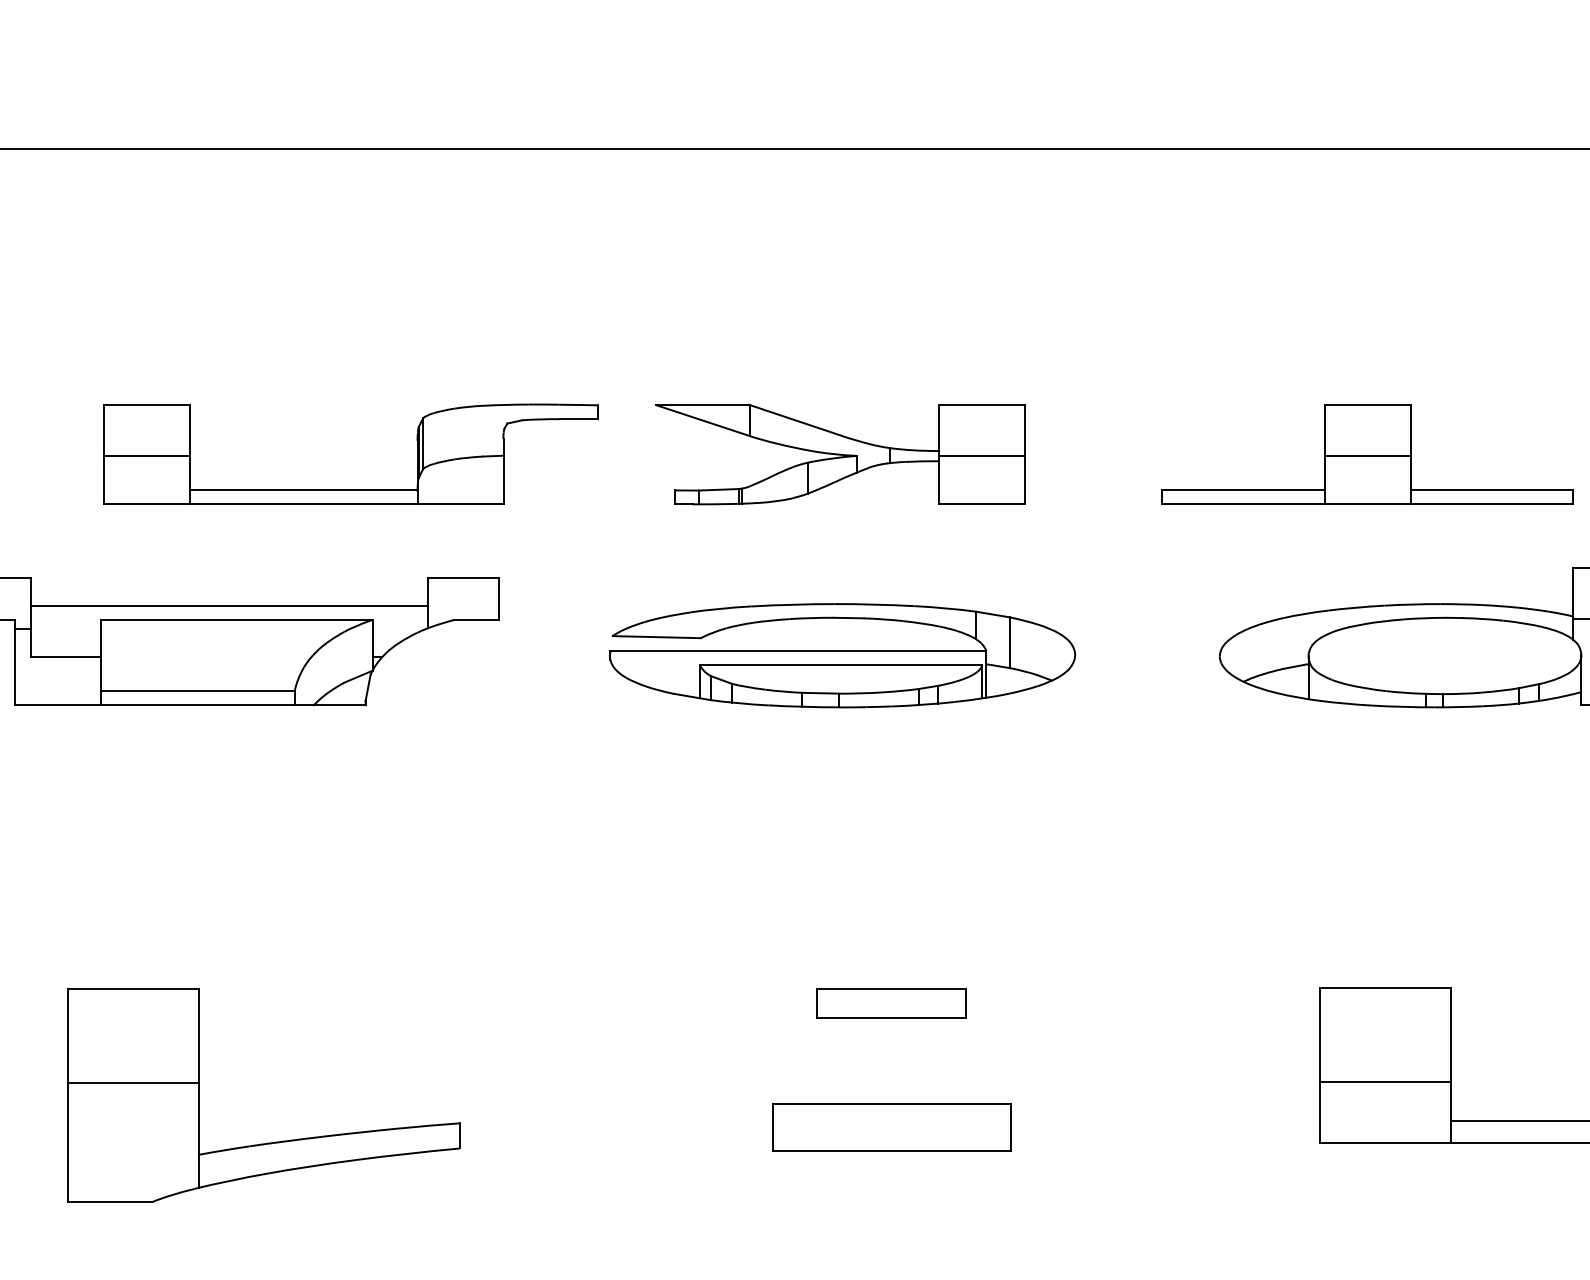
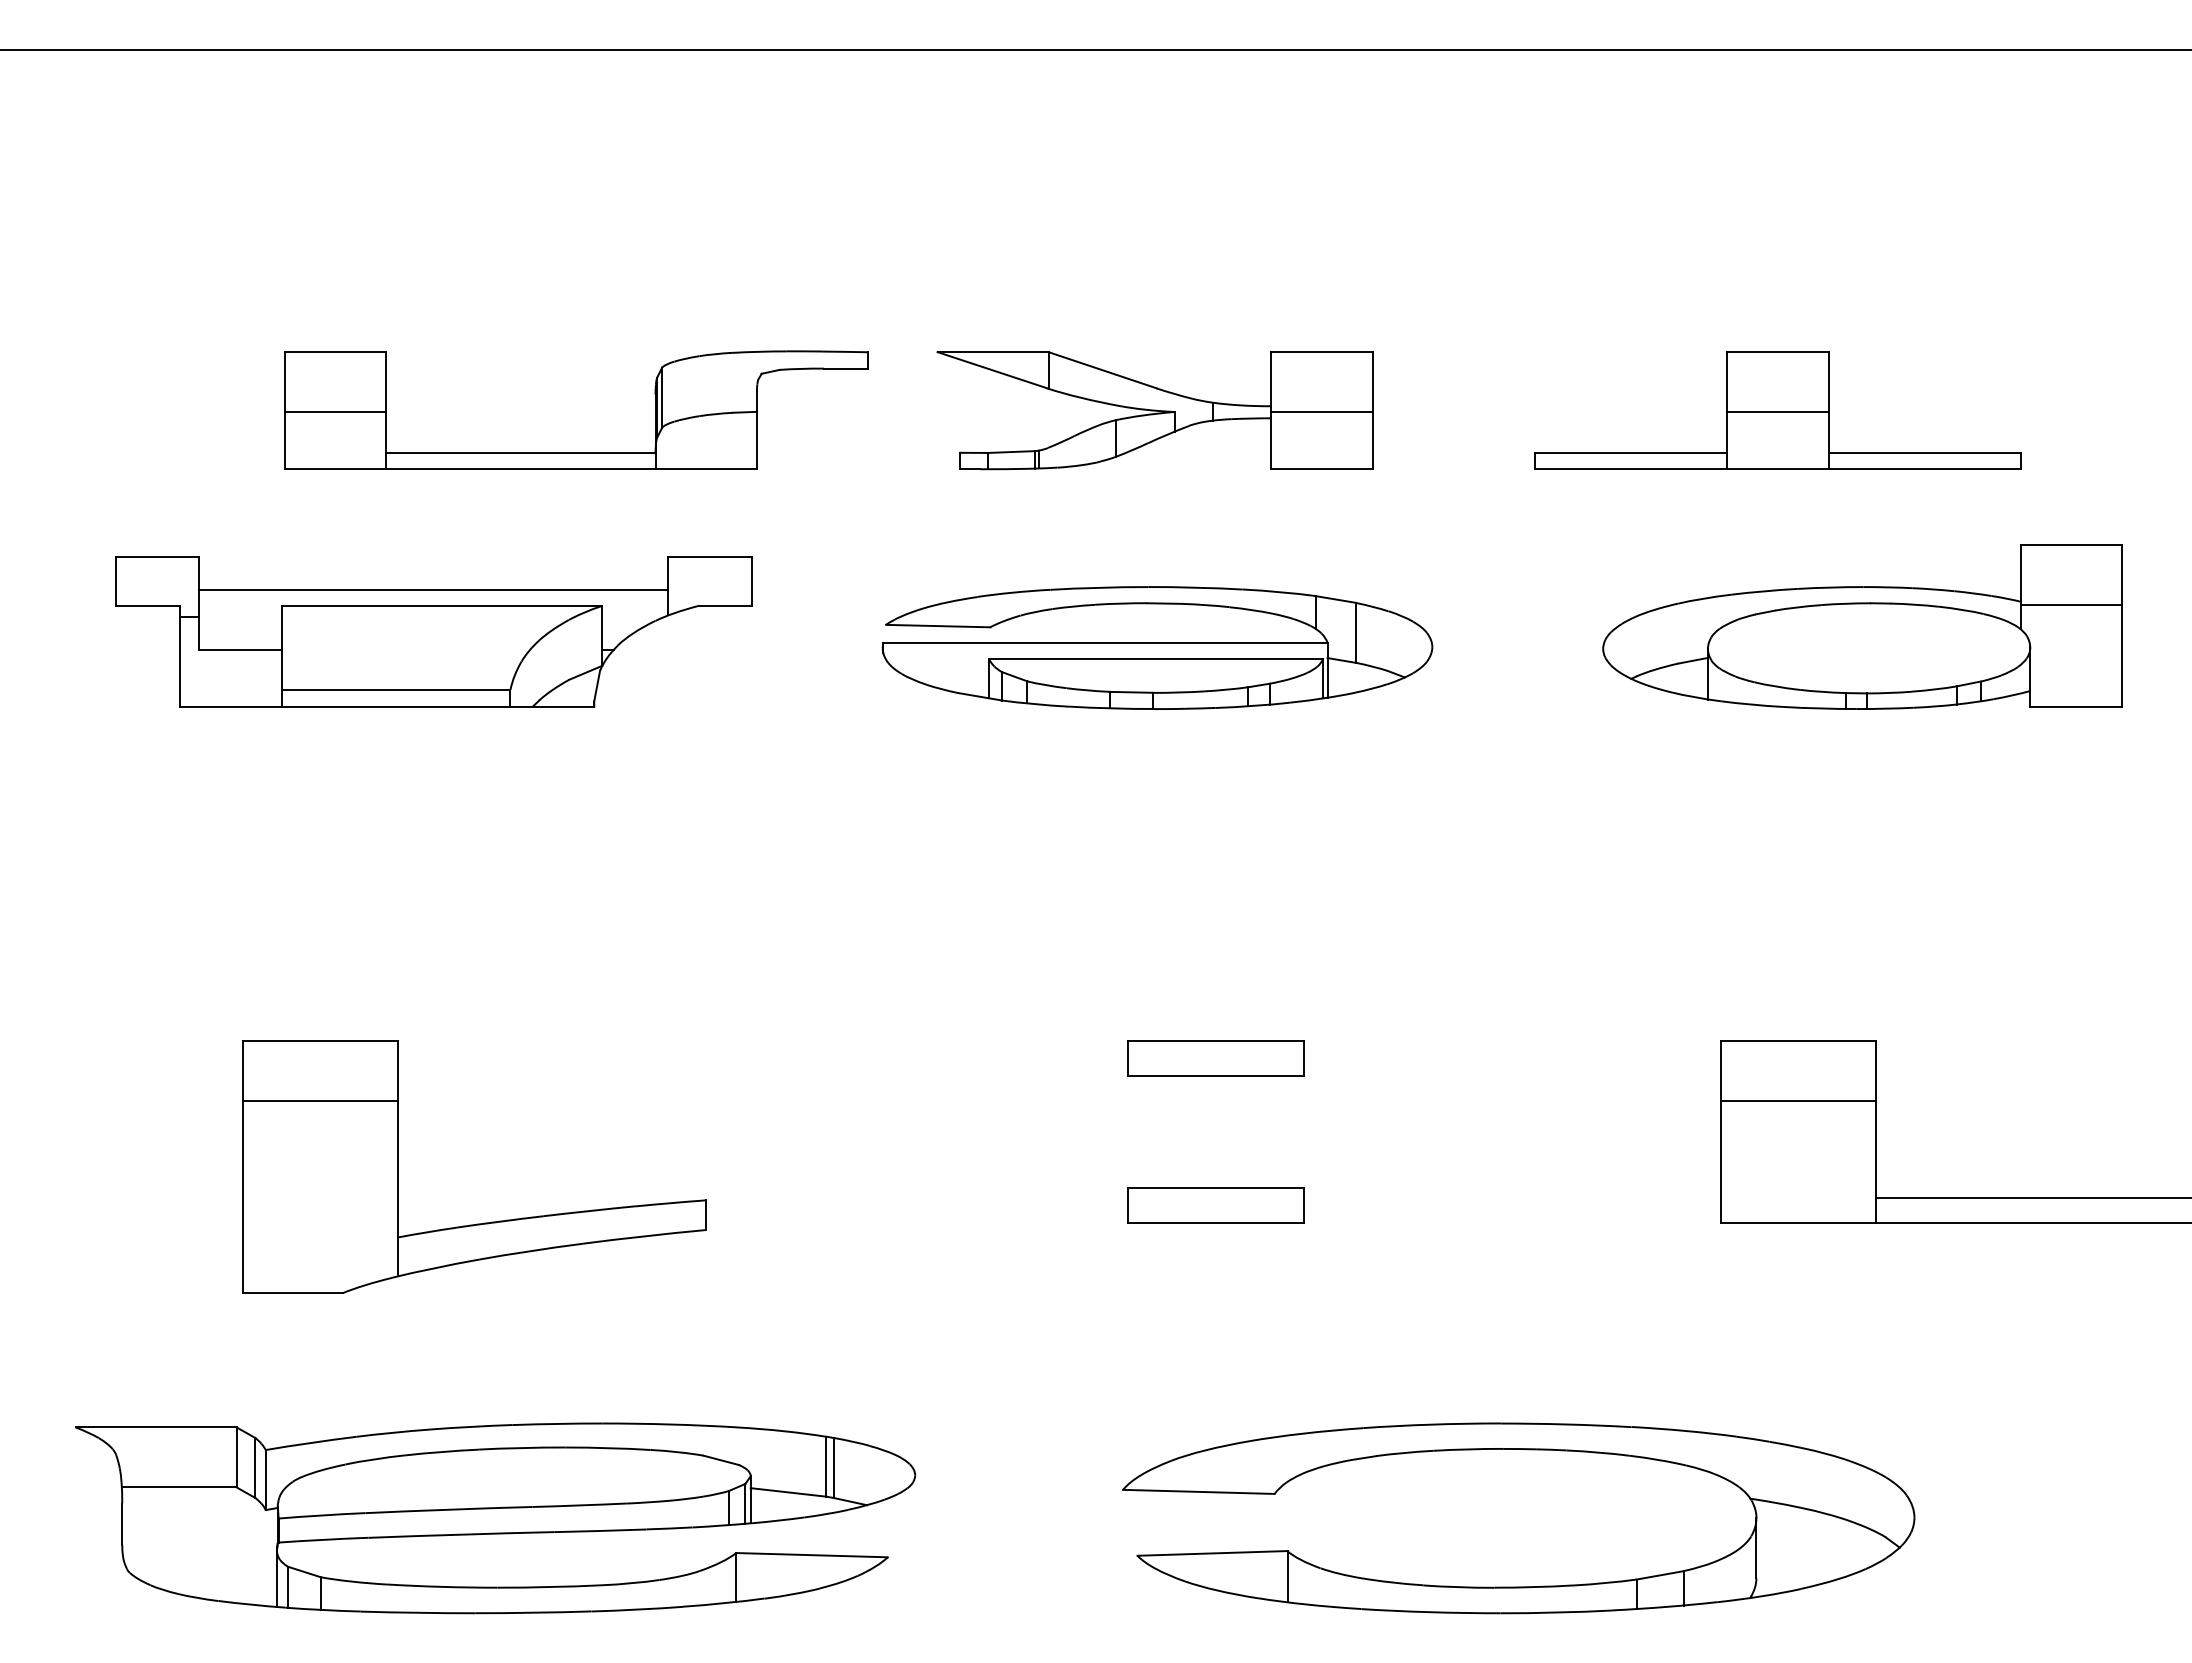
line: (1385, 1082) -> (1798, 1101), moved
line: (133, 1083) -> (320, 1101), moved
part: (891, 1127) -> (1215, 1205), size x0.62

